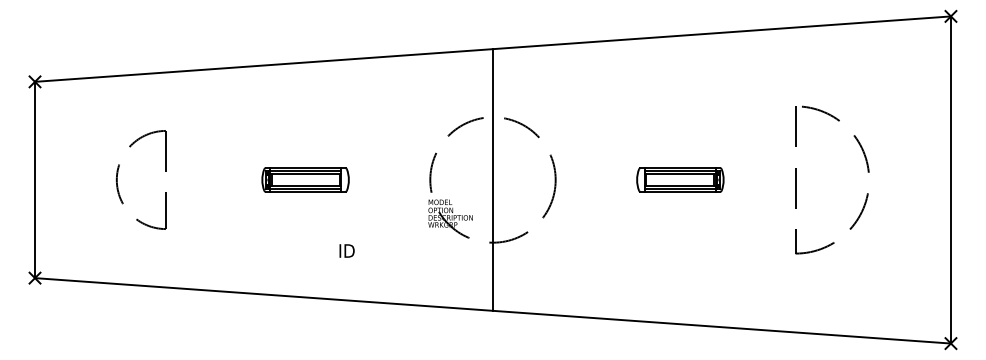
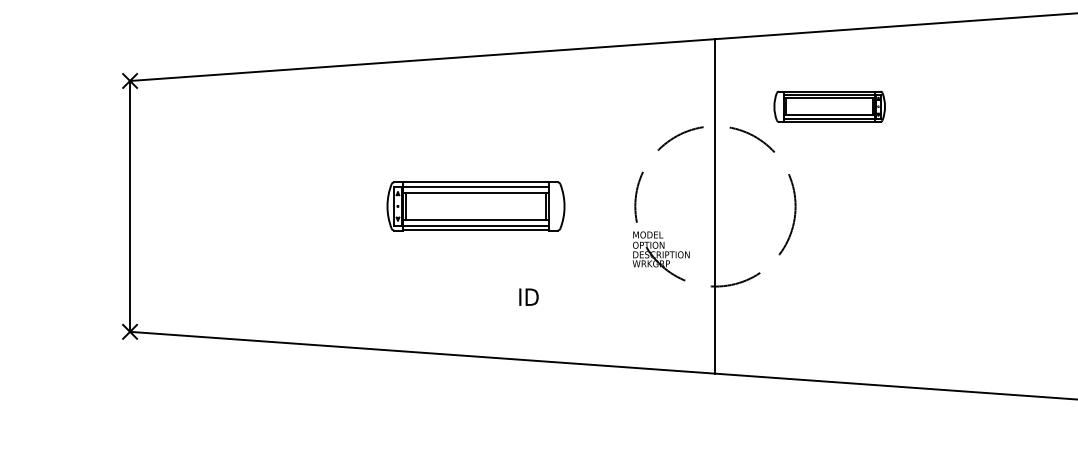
part: (118, 173) -> (236, 198), removed
part: (305, 179) -> (475, 205), size x1.6
part: (680, 179) -> (829, 106), moved

